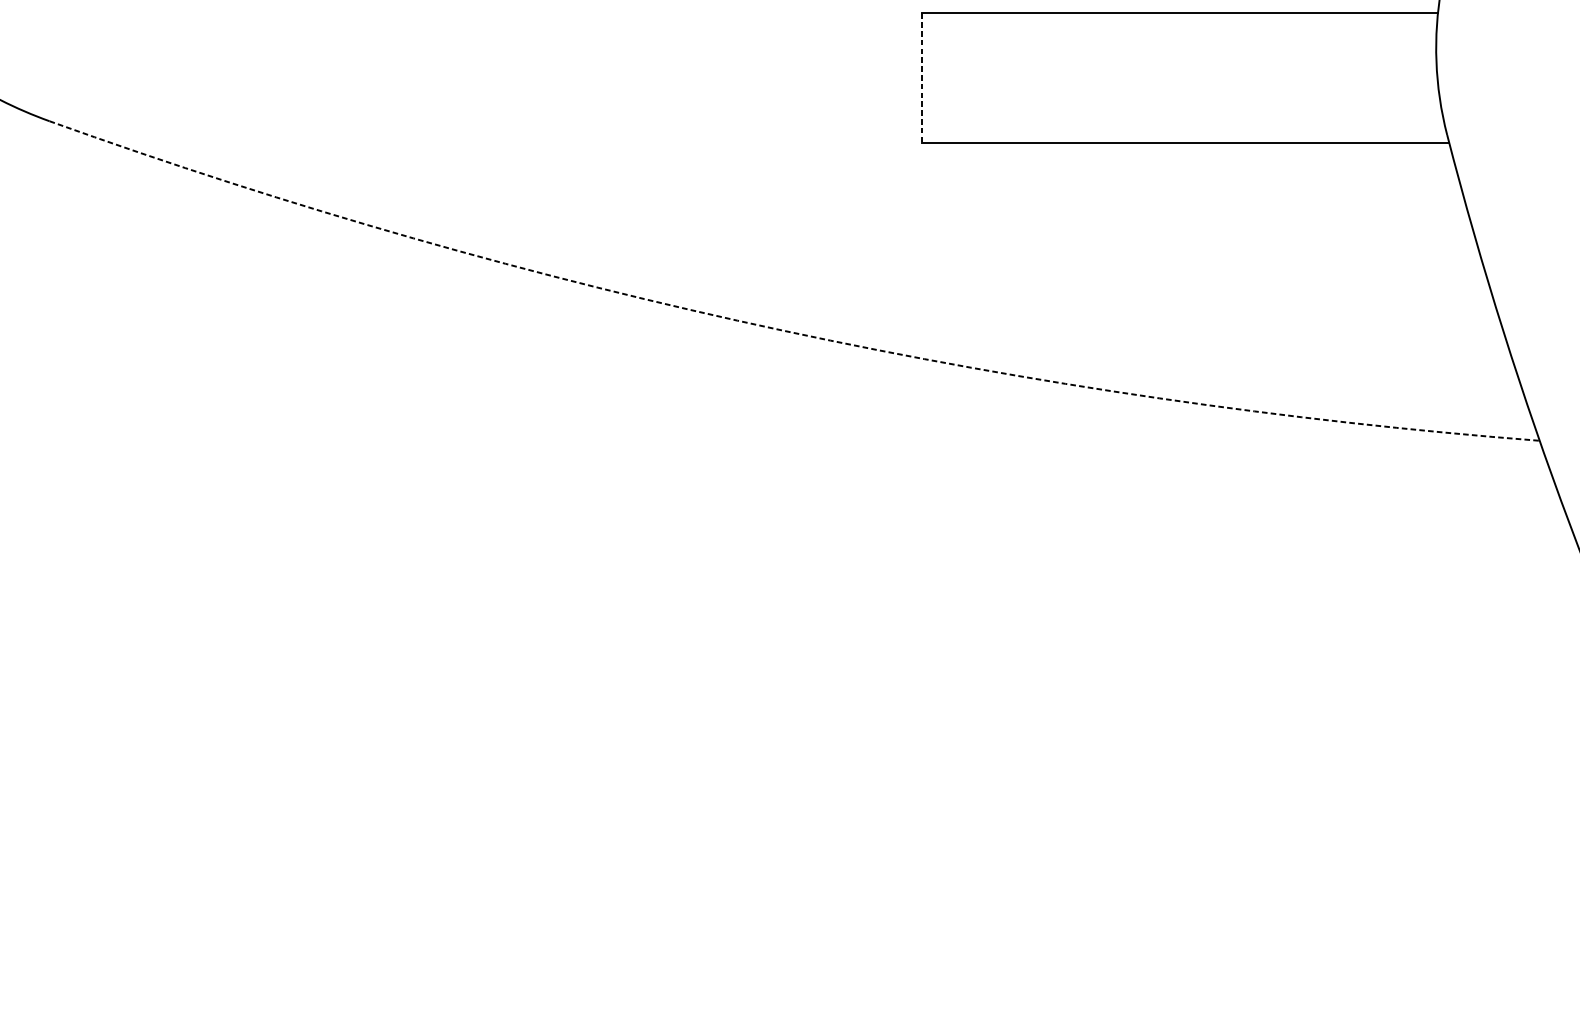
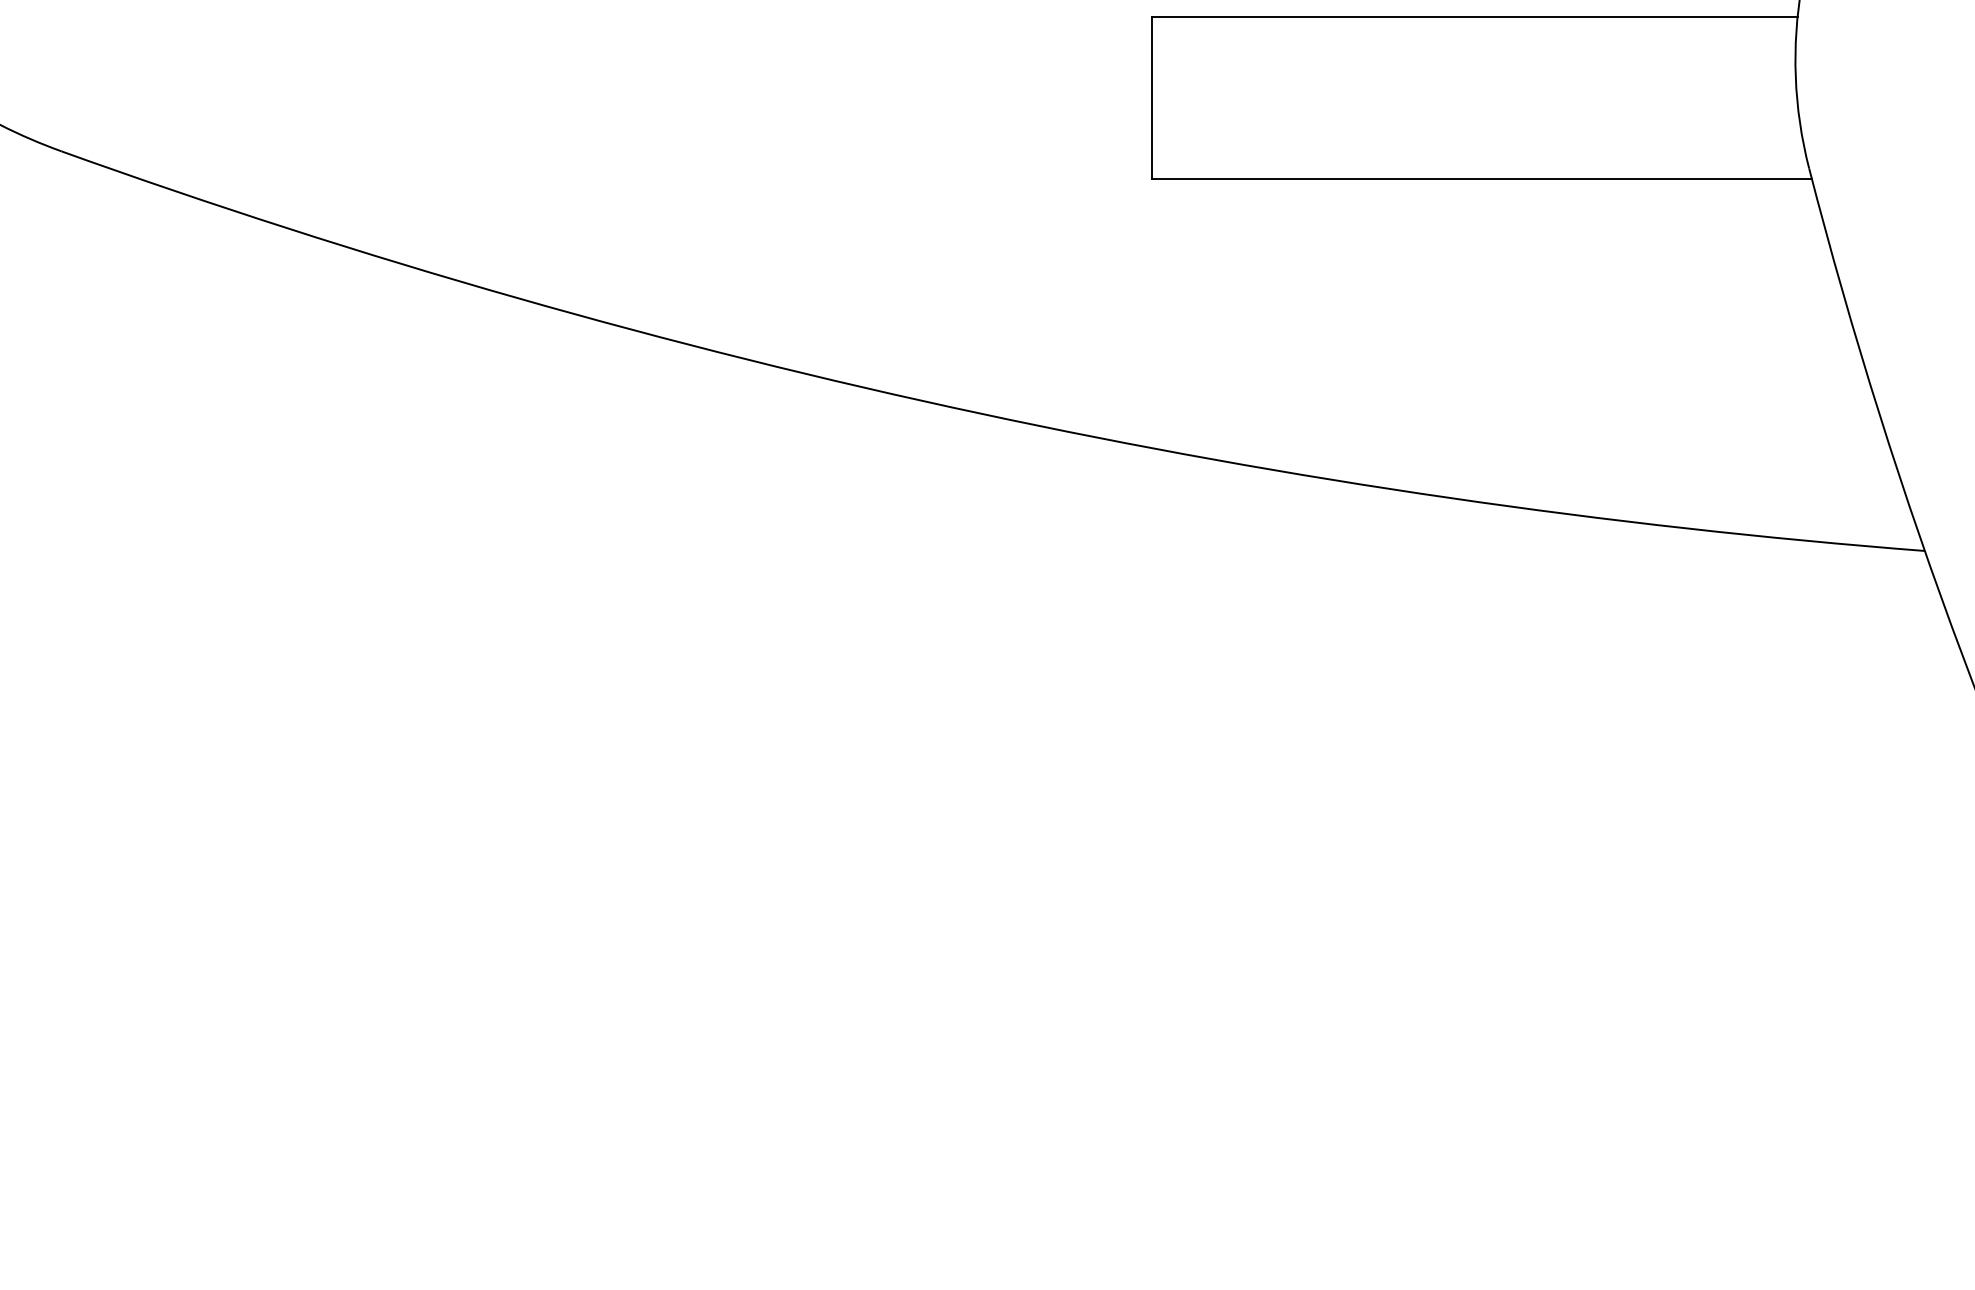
line: (921, 78) -> (1152, 98), dashed -> solid
arc: (783, 330) -> (979, 413), dashed -> solid

